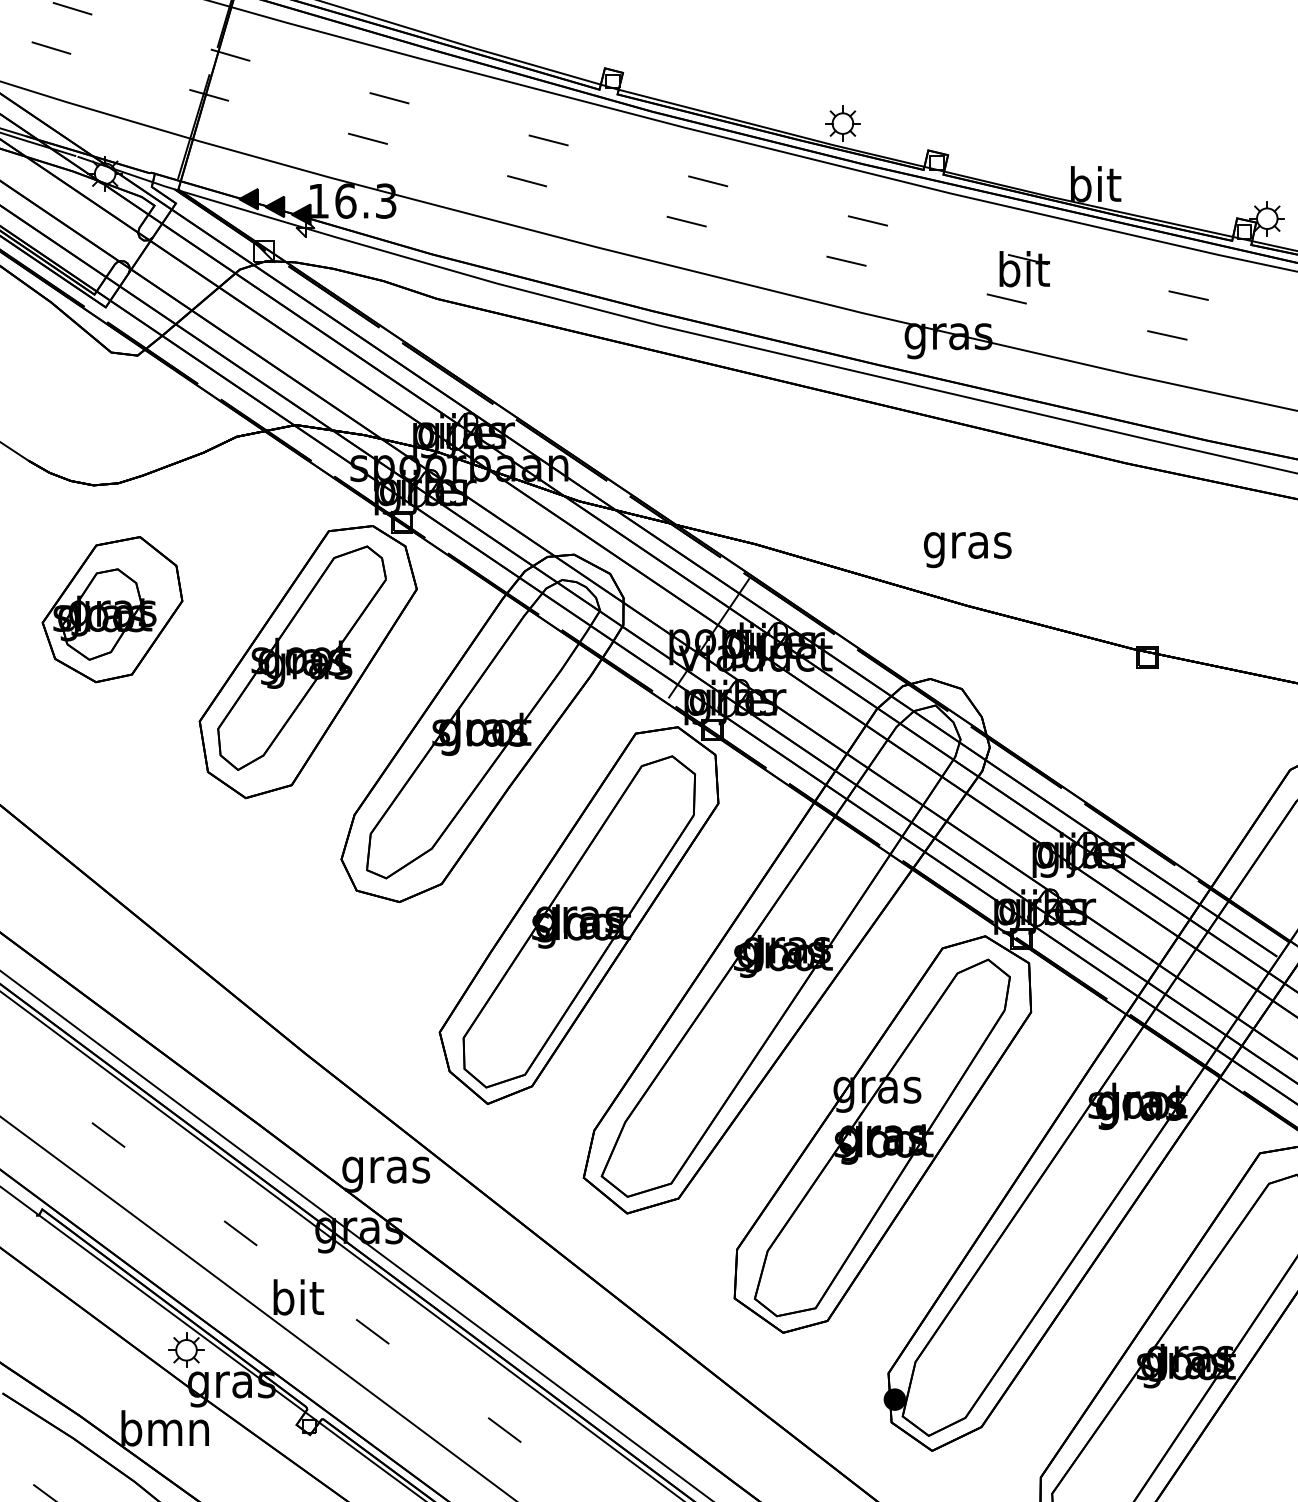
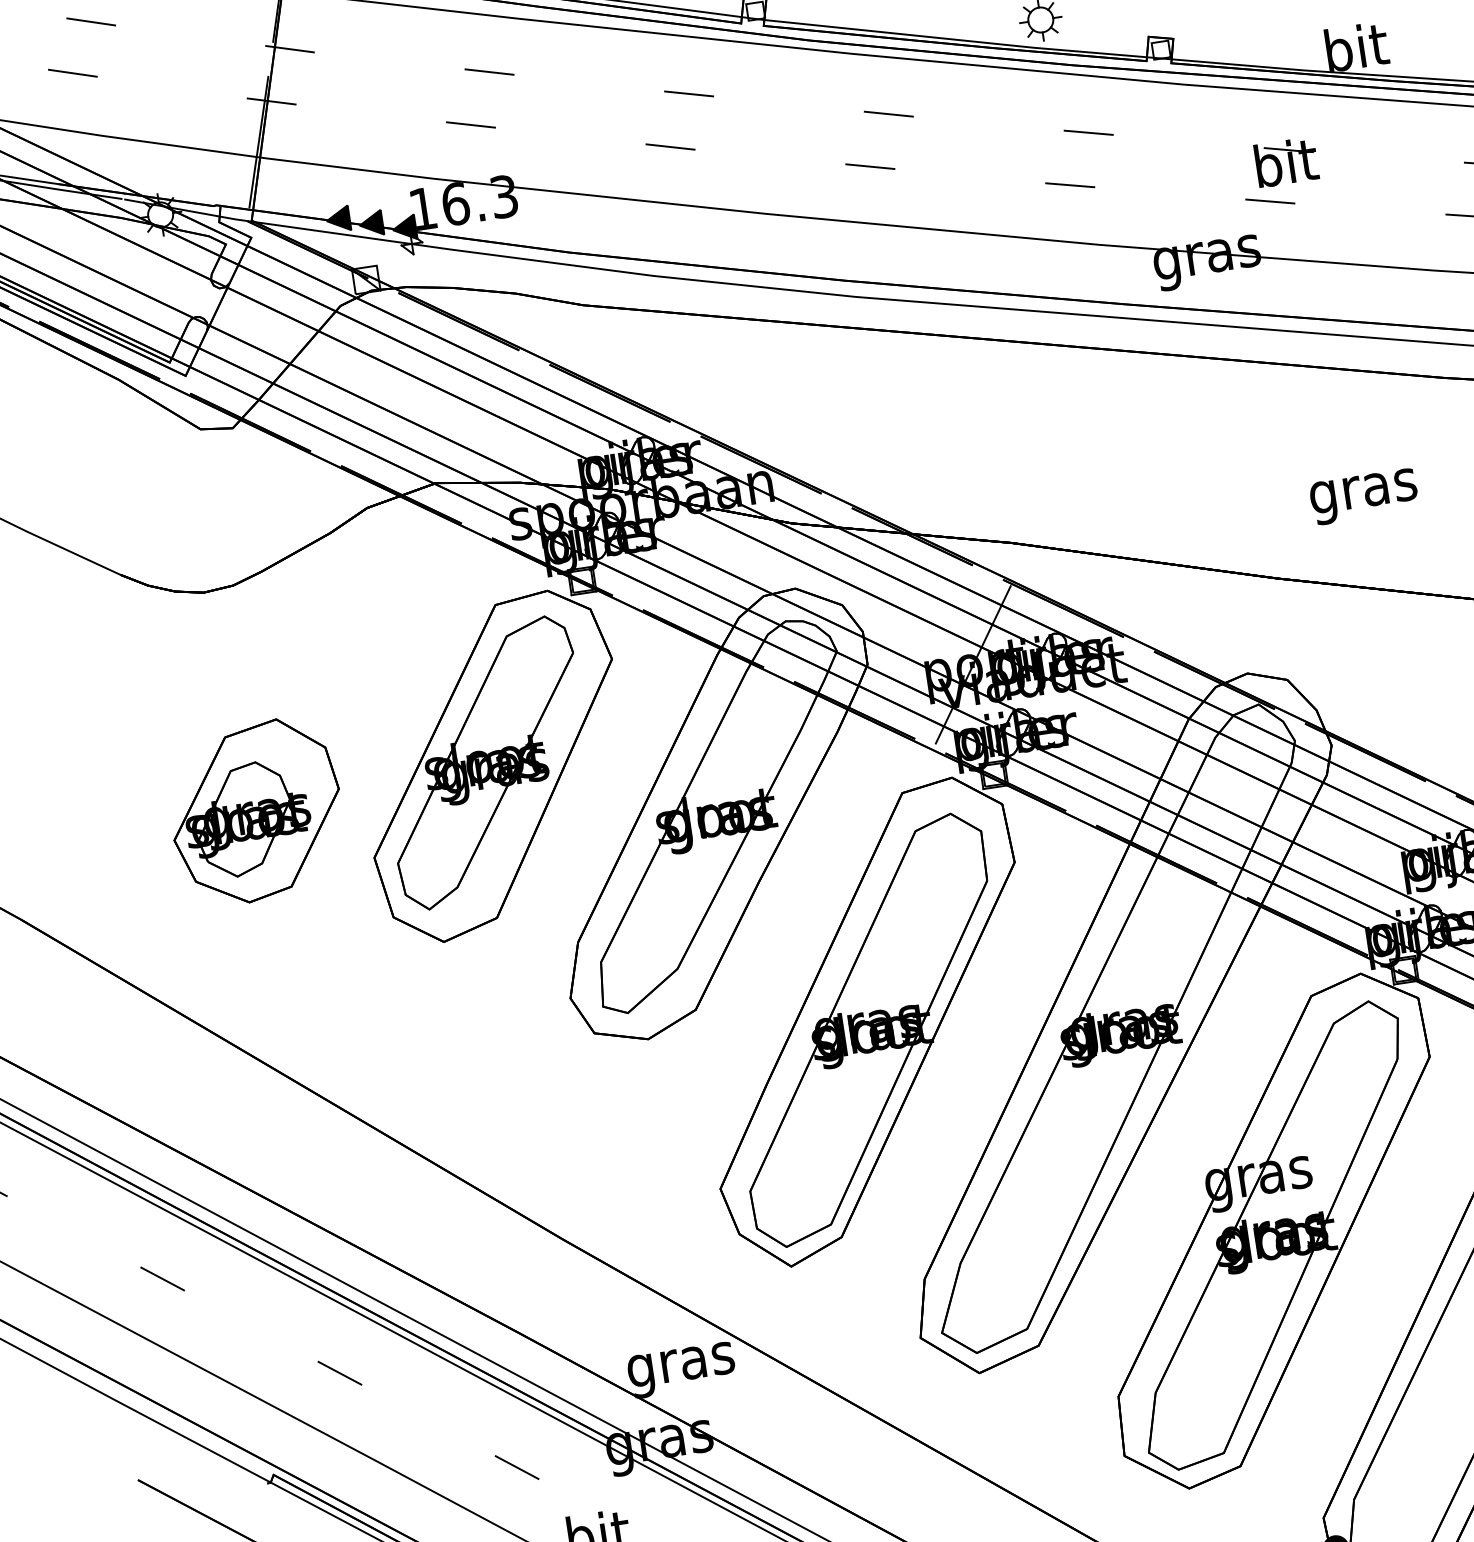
text: (967, 550) -> (1364, 497), moved
part: (112, 609) -> (256, 811), moved

